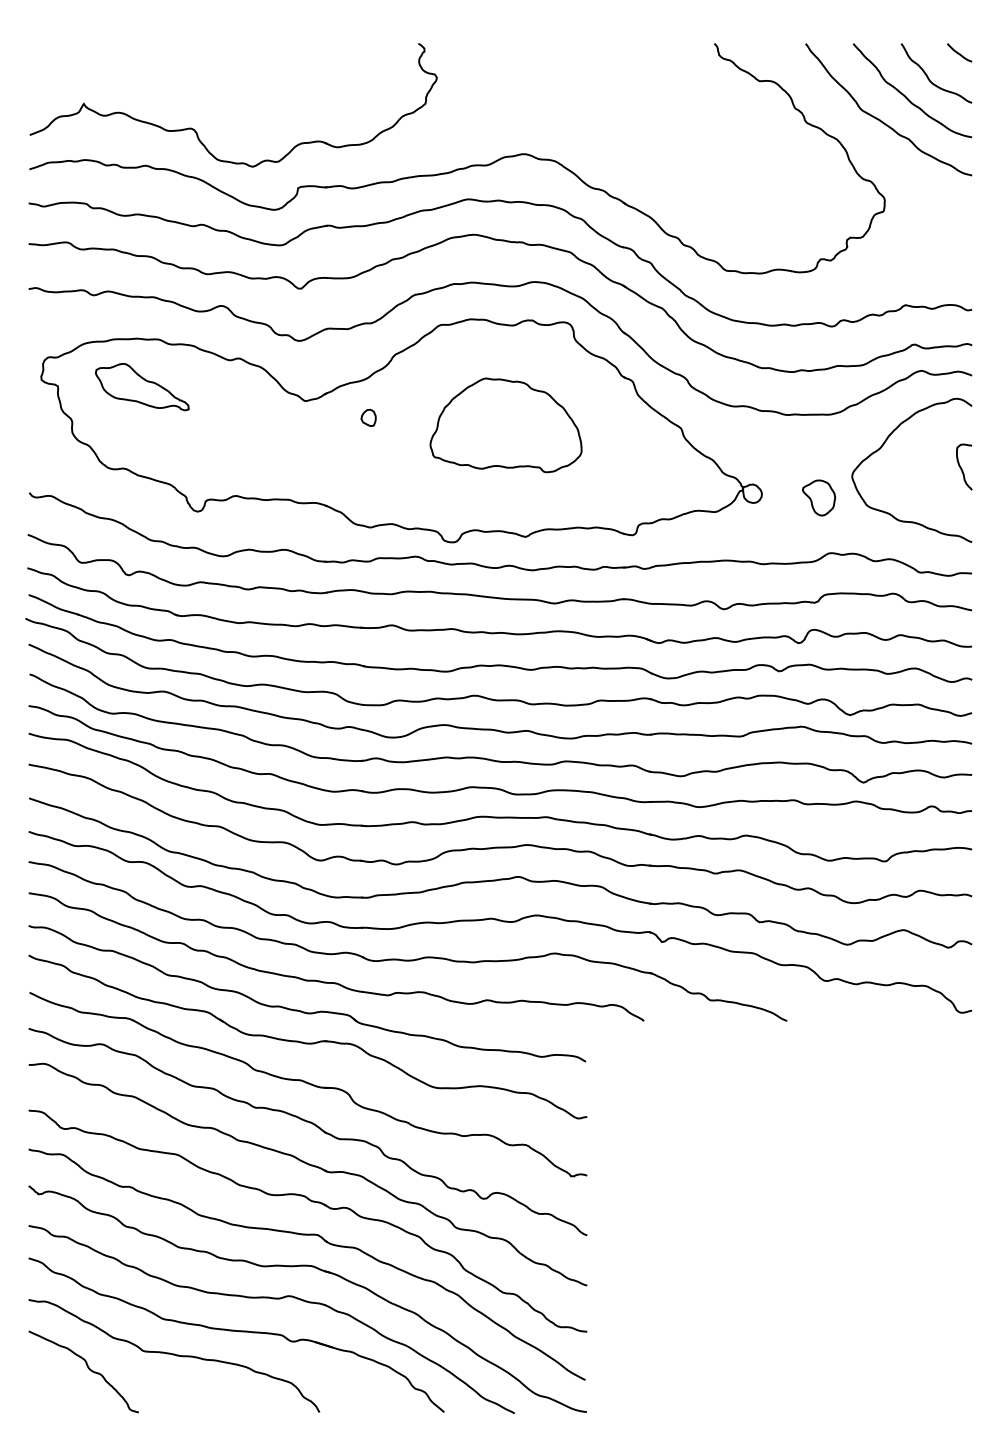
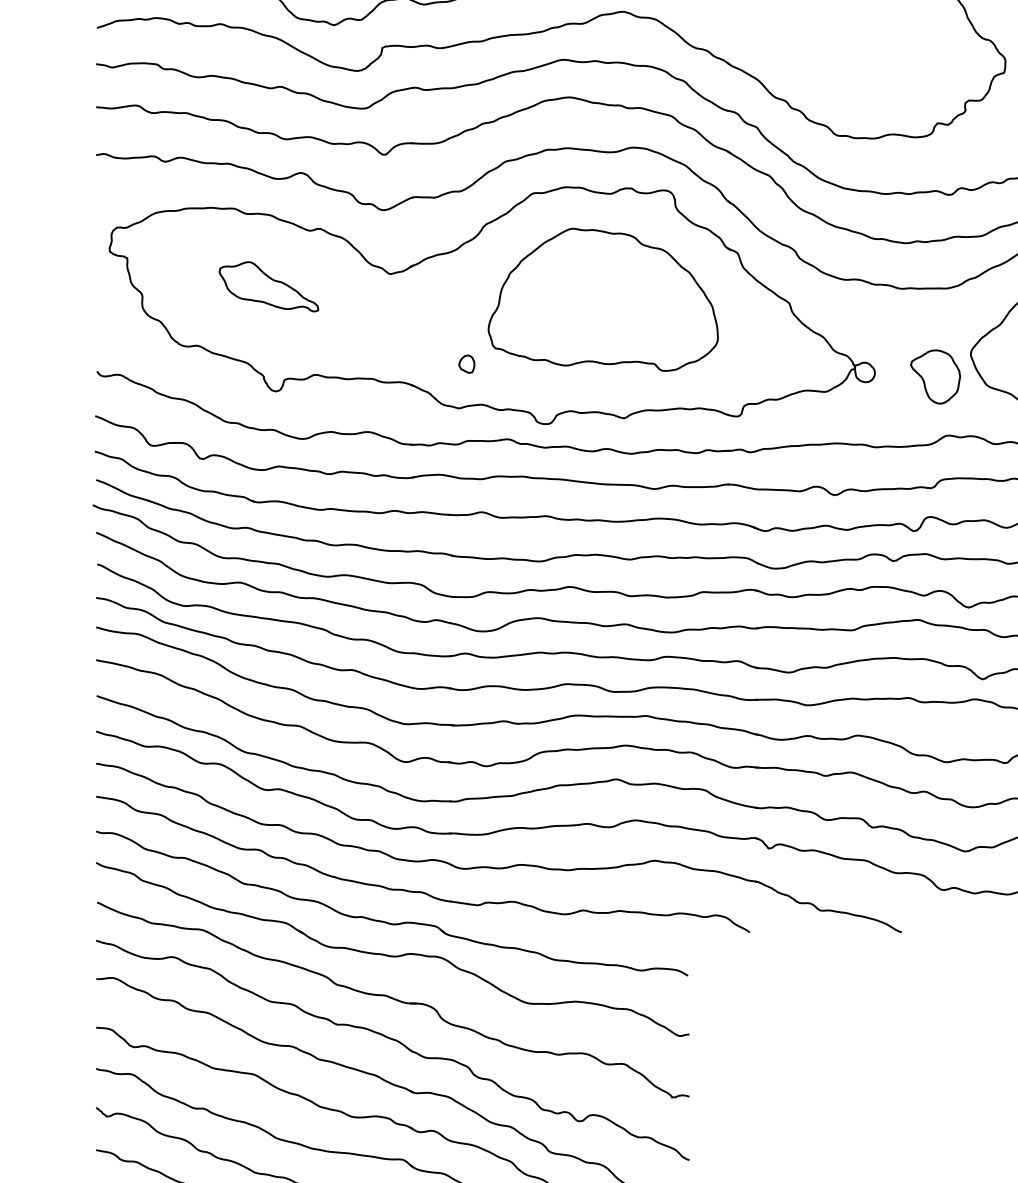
part: (142, 387) -> (269, 287), moved
part: (368, 417) -> (466, 363), moved
part: (505, 425) -> (602, 299), size x1.43
part: (818, 497) -> (935, 376), size x1.43

